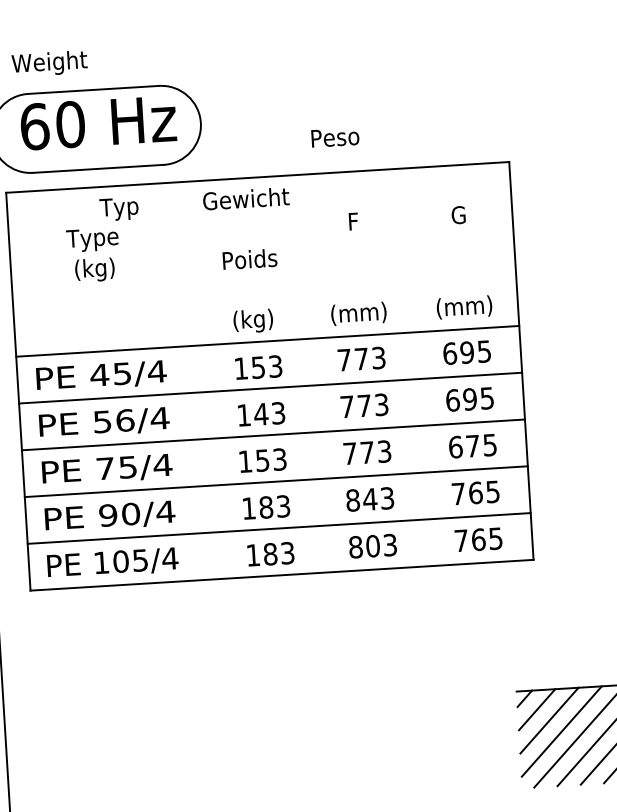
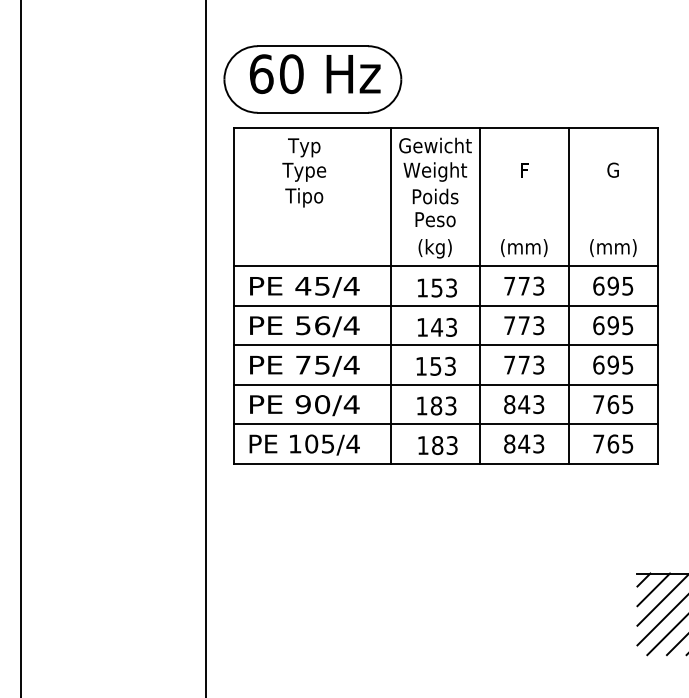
text: (49, 63) -> (435, 171), moved
text: (335, 137) -> (435, 219), moved
text: (119, 208) -> (304, 147), moved
text: (94, 269) -> (304, 197), (kg) -> Tipo
line: (415, 366) -> (569, 295), added
line: (310, 373) -> (480, 295), added
line: (204, 379) -> (391, 295), added
text: (471, 445) -> (612, 364), 675 -> 695
text: (373, 545) -> (524, 443), 803 -> 843

